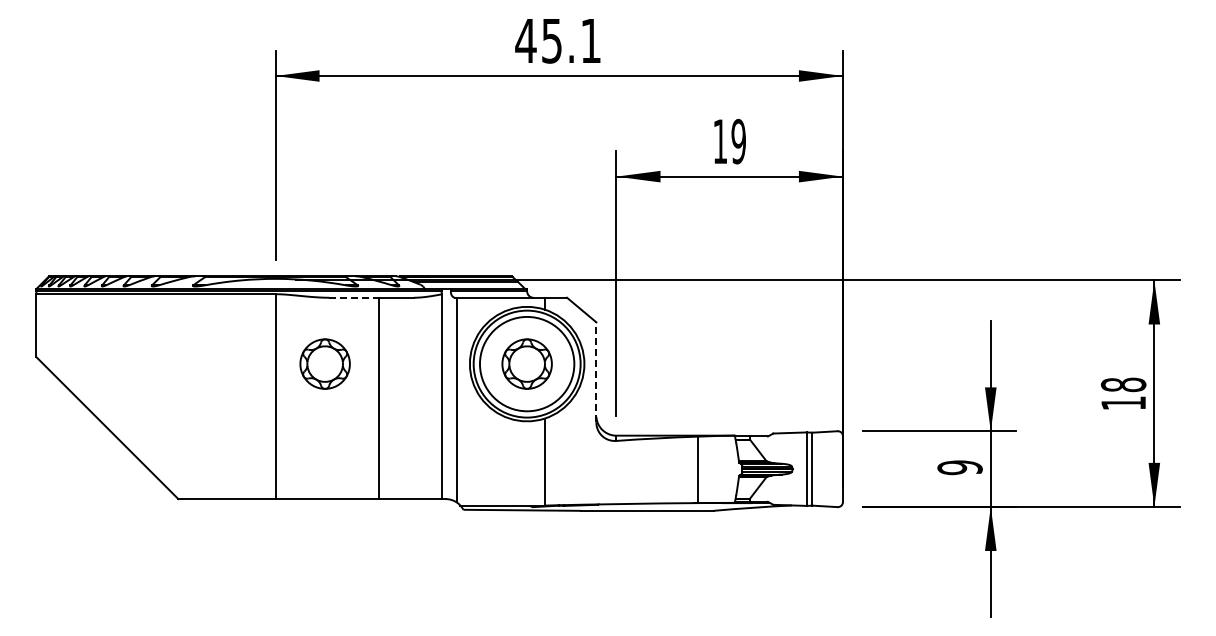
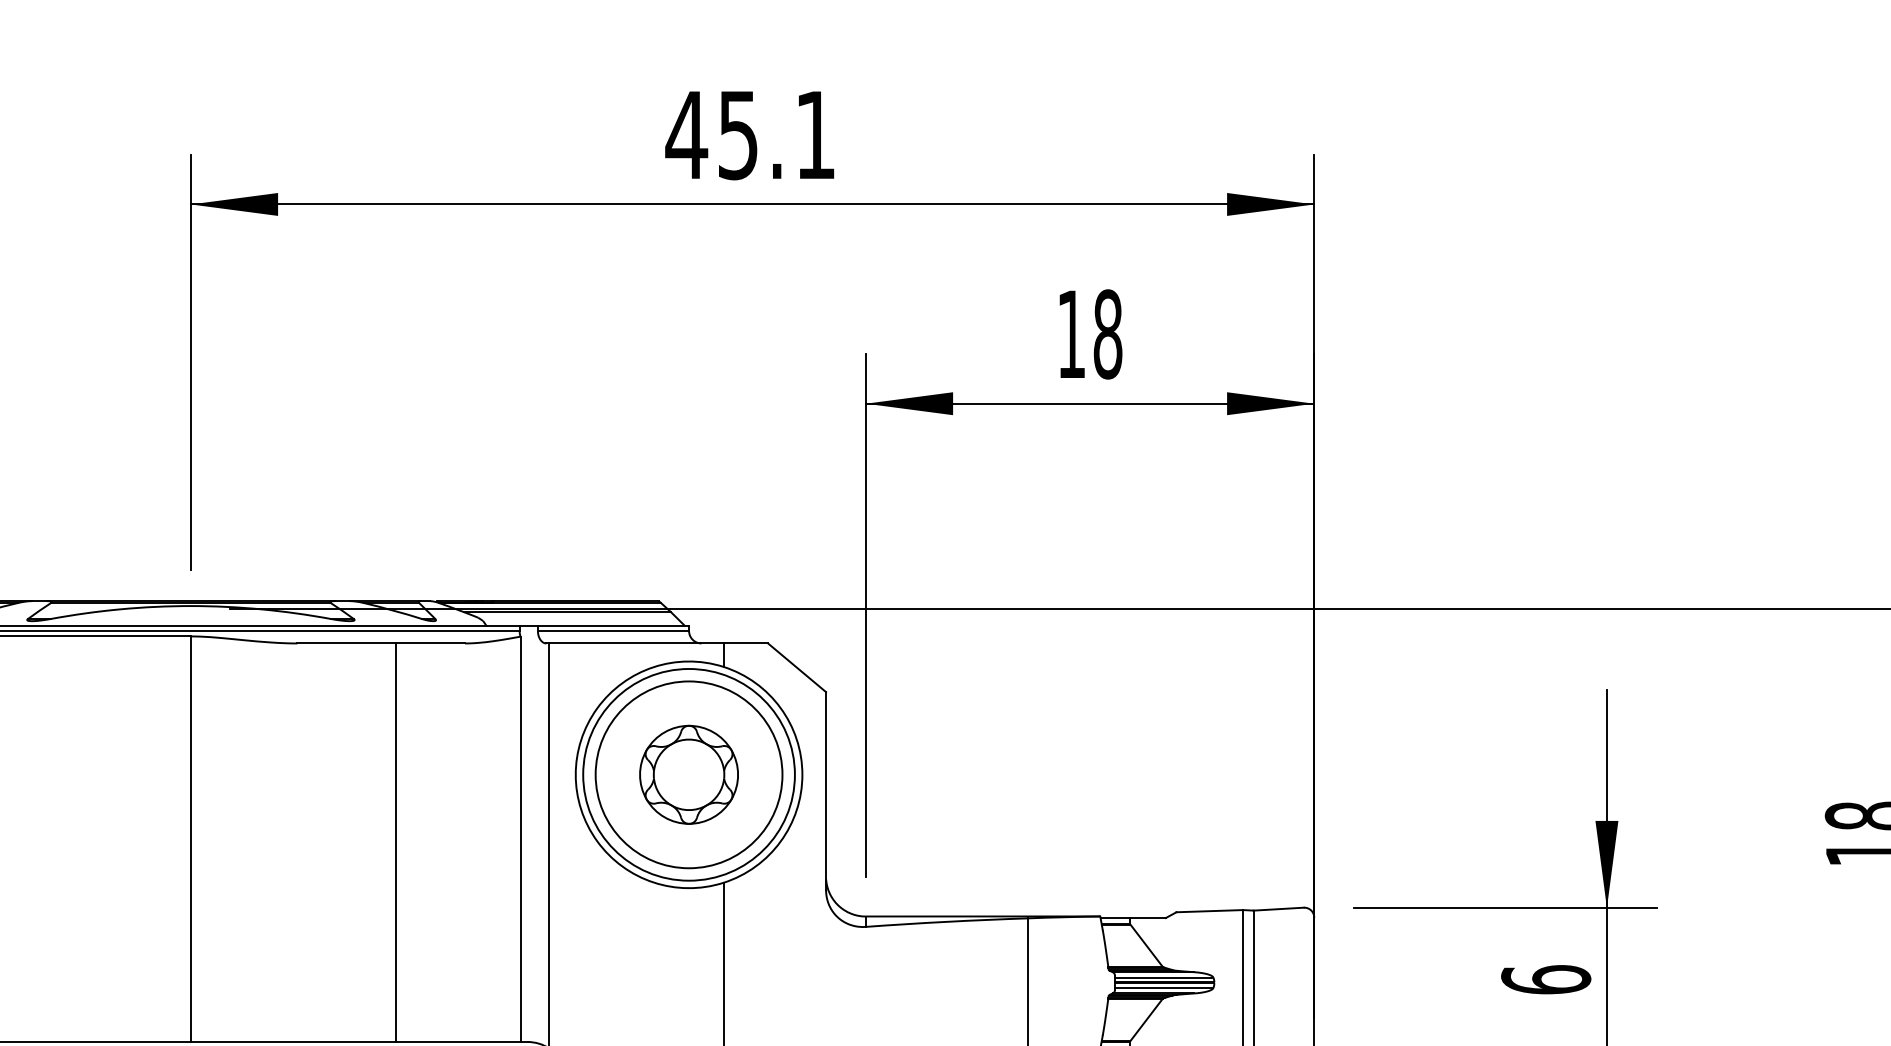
text: (738, 141) -> (1107, 334), 19 -> 18
line: (354, 297) -> (347, 642), dashed -> solid
part: (324, 363) -> (287, 773), removed
line: (596, 372) -> (826, 791), dashed -> solid
text: (959, 467) -> (1544, 979), 9 -> 6

